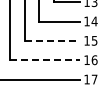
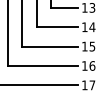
line: (52, 40) -> (50, 46), dashed -> solid
line: (44, 60) -> (42, 66), dashed -> solid

